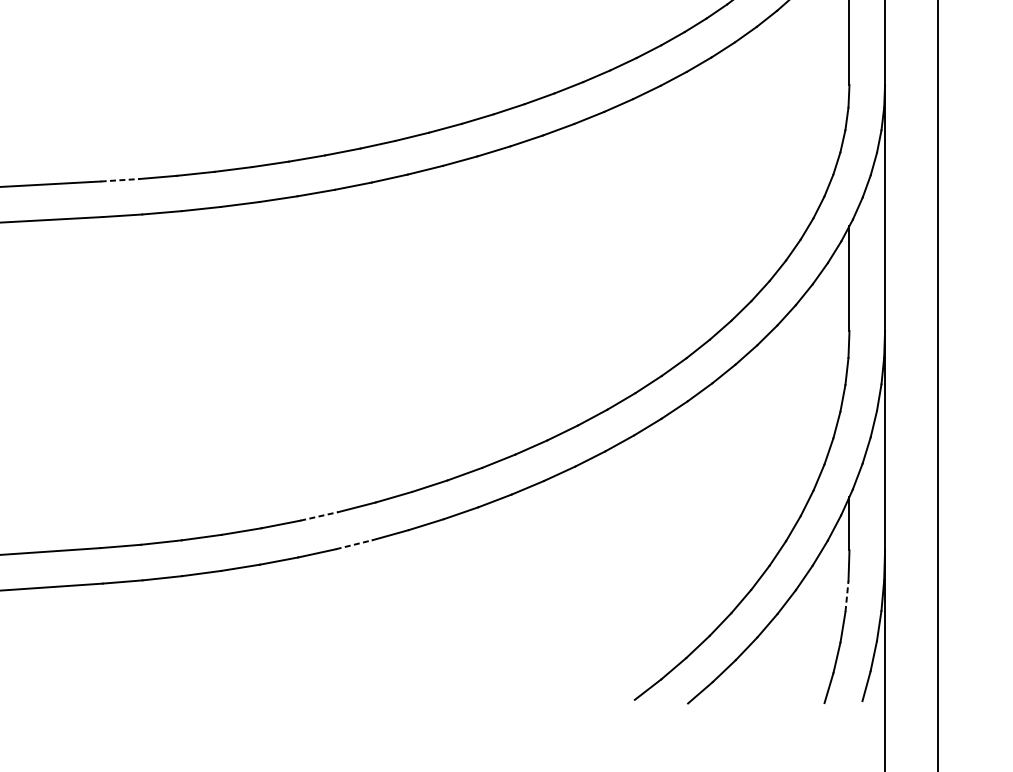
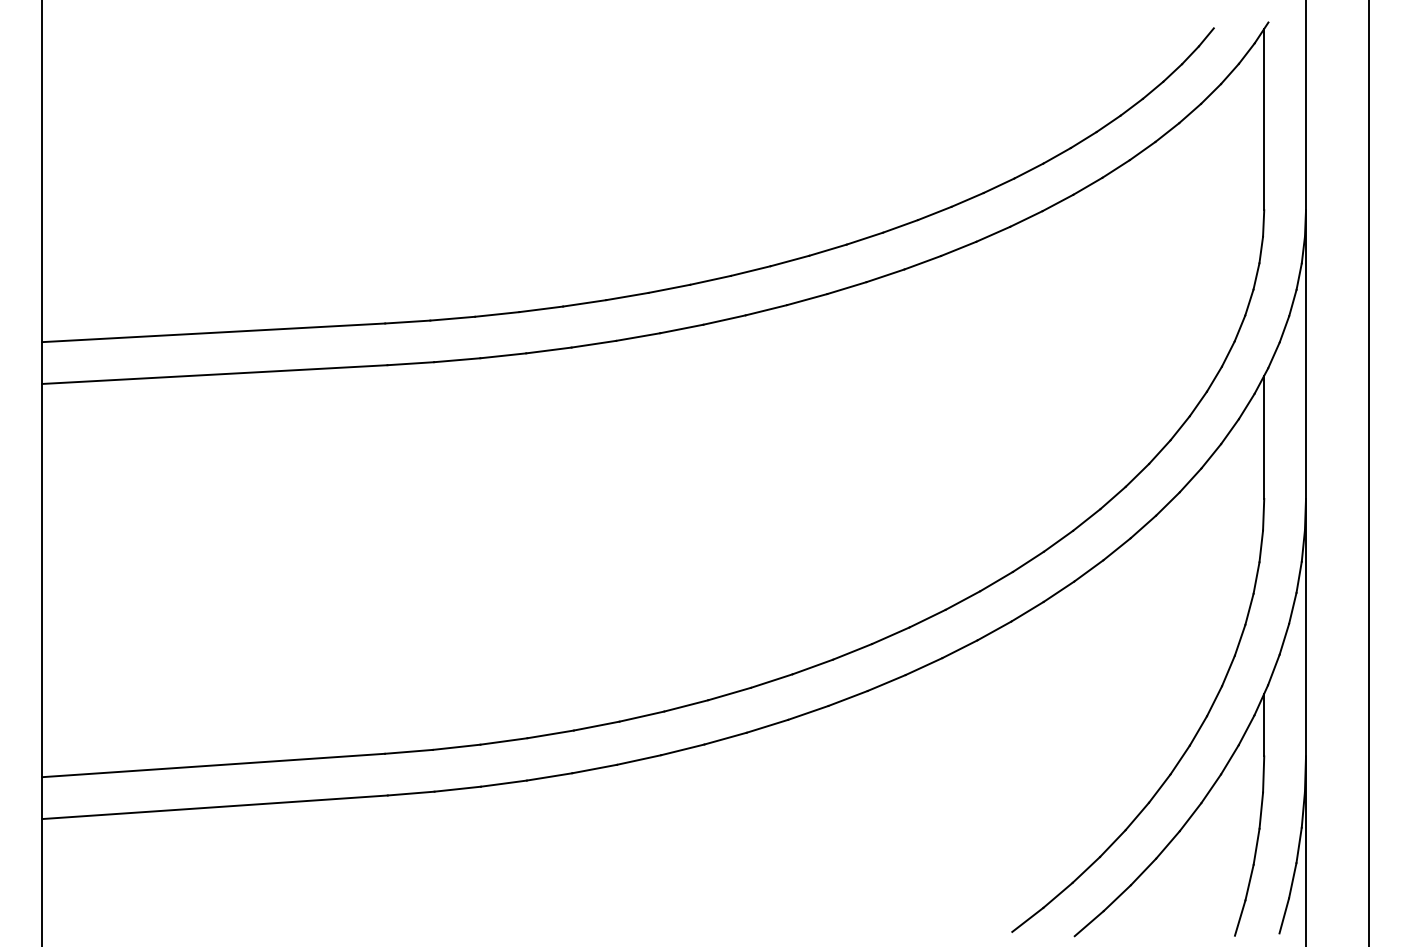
line: (119, 180) -> (407, 322), dashed -> solid
line: (318, 516) -> (641, 716), dashed -> solid
line: (354, 544) -> (683, 749), dashed -> solid
line: (847, 596) -> (1261, 810), dashed -> solid

